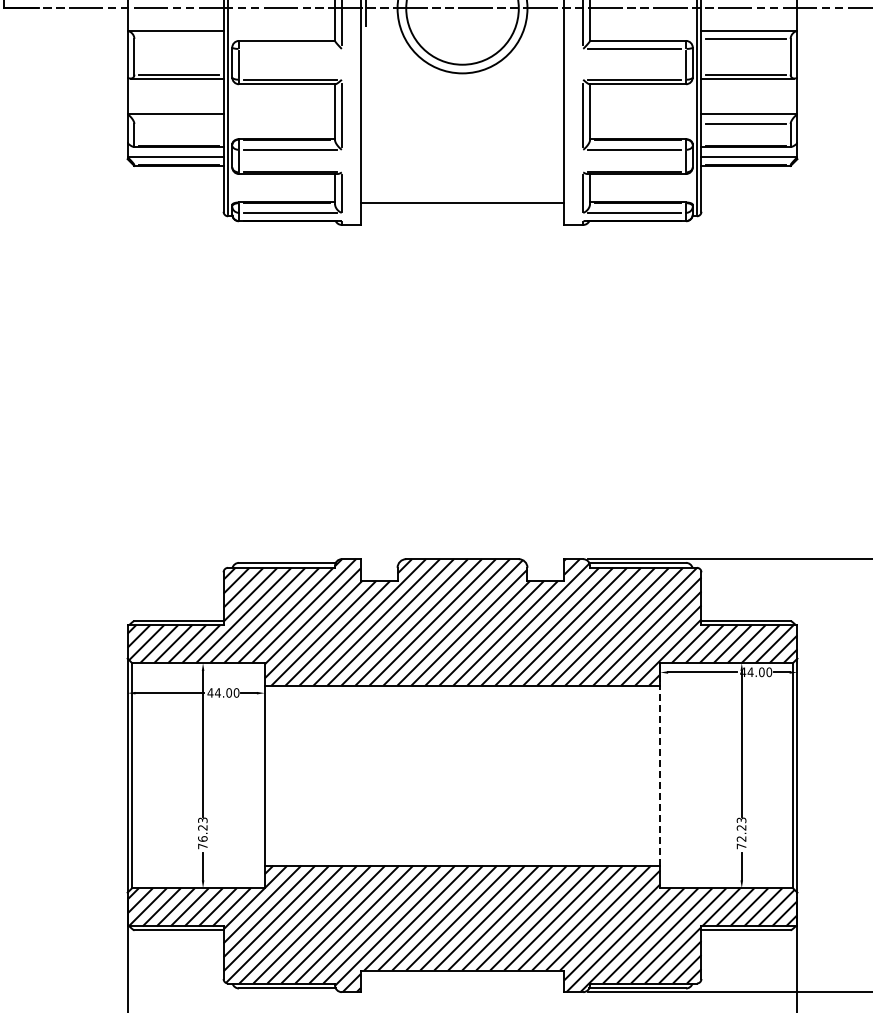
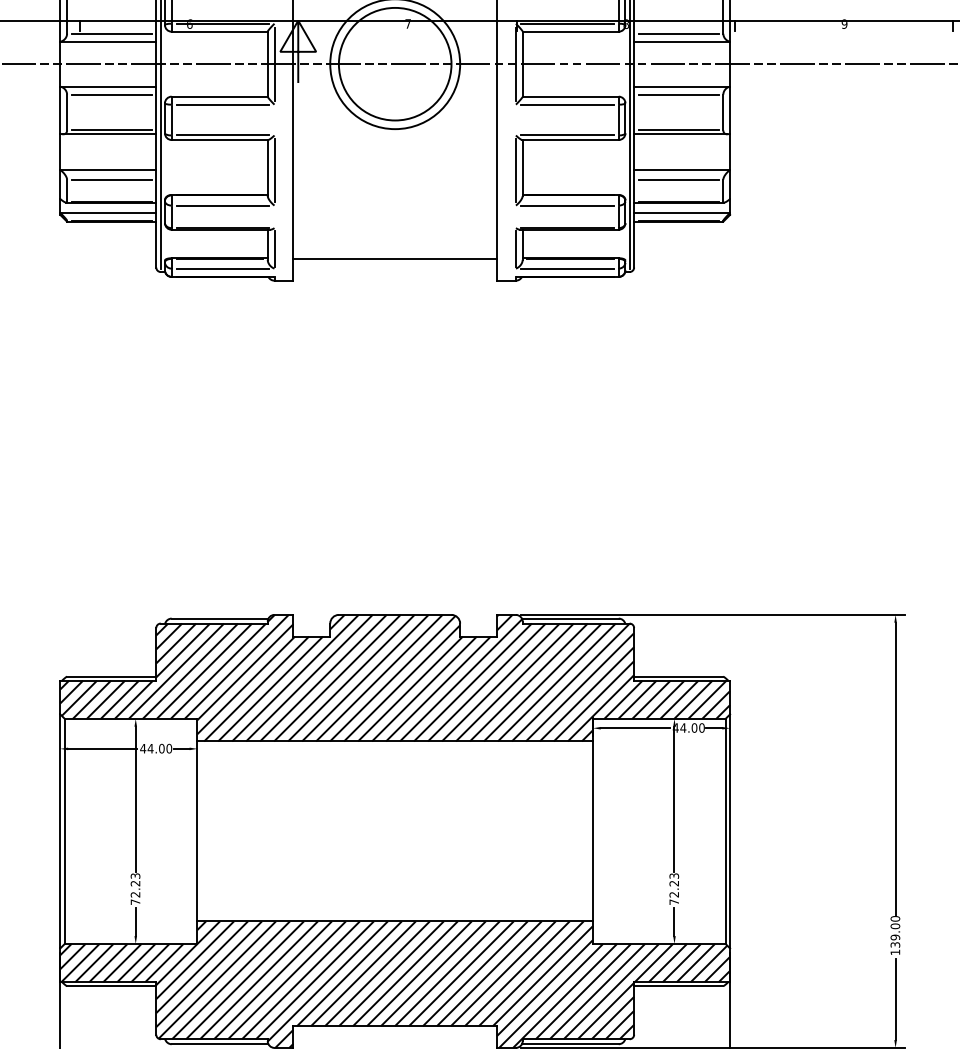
line: (178, 38) -> (111, 94), added
line: (289, 48) -> (222, 104), added
line: (178, 123) -> (111, 179), added
line: (660, 775) -> (593, 831), dashed -> solid
text: (202, 838) -> (135, 894), 76.23 -> 72.23

